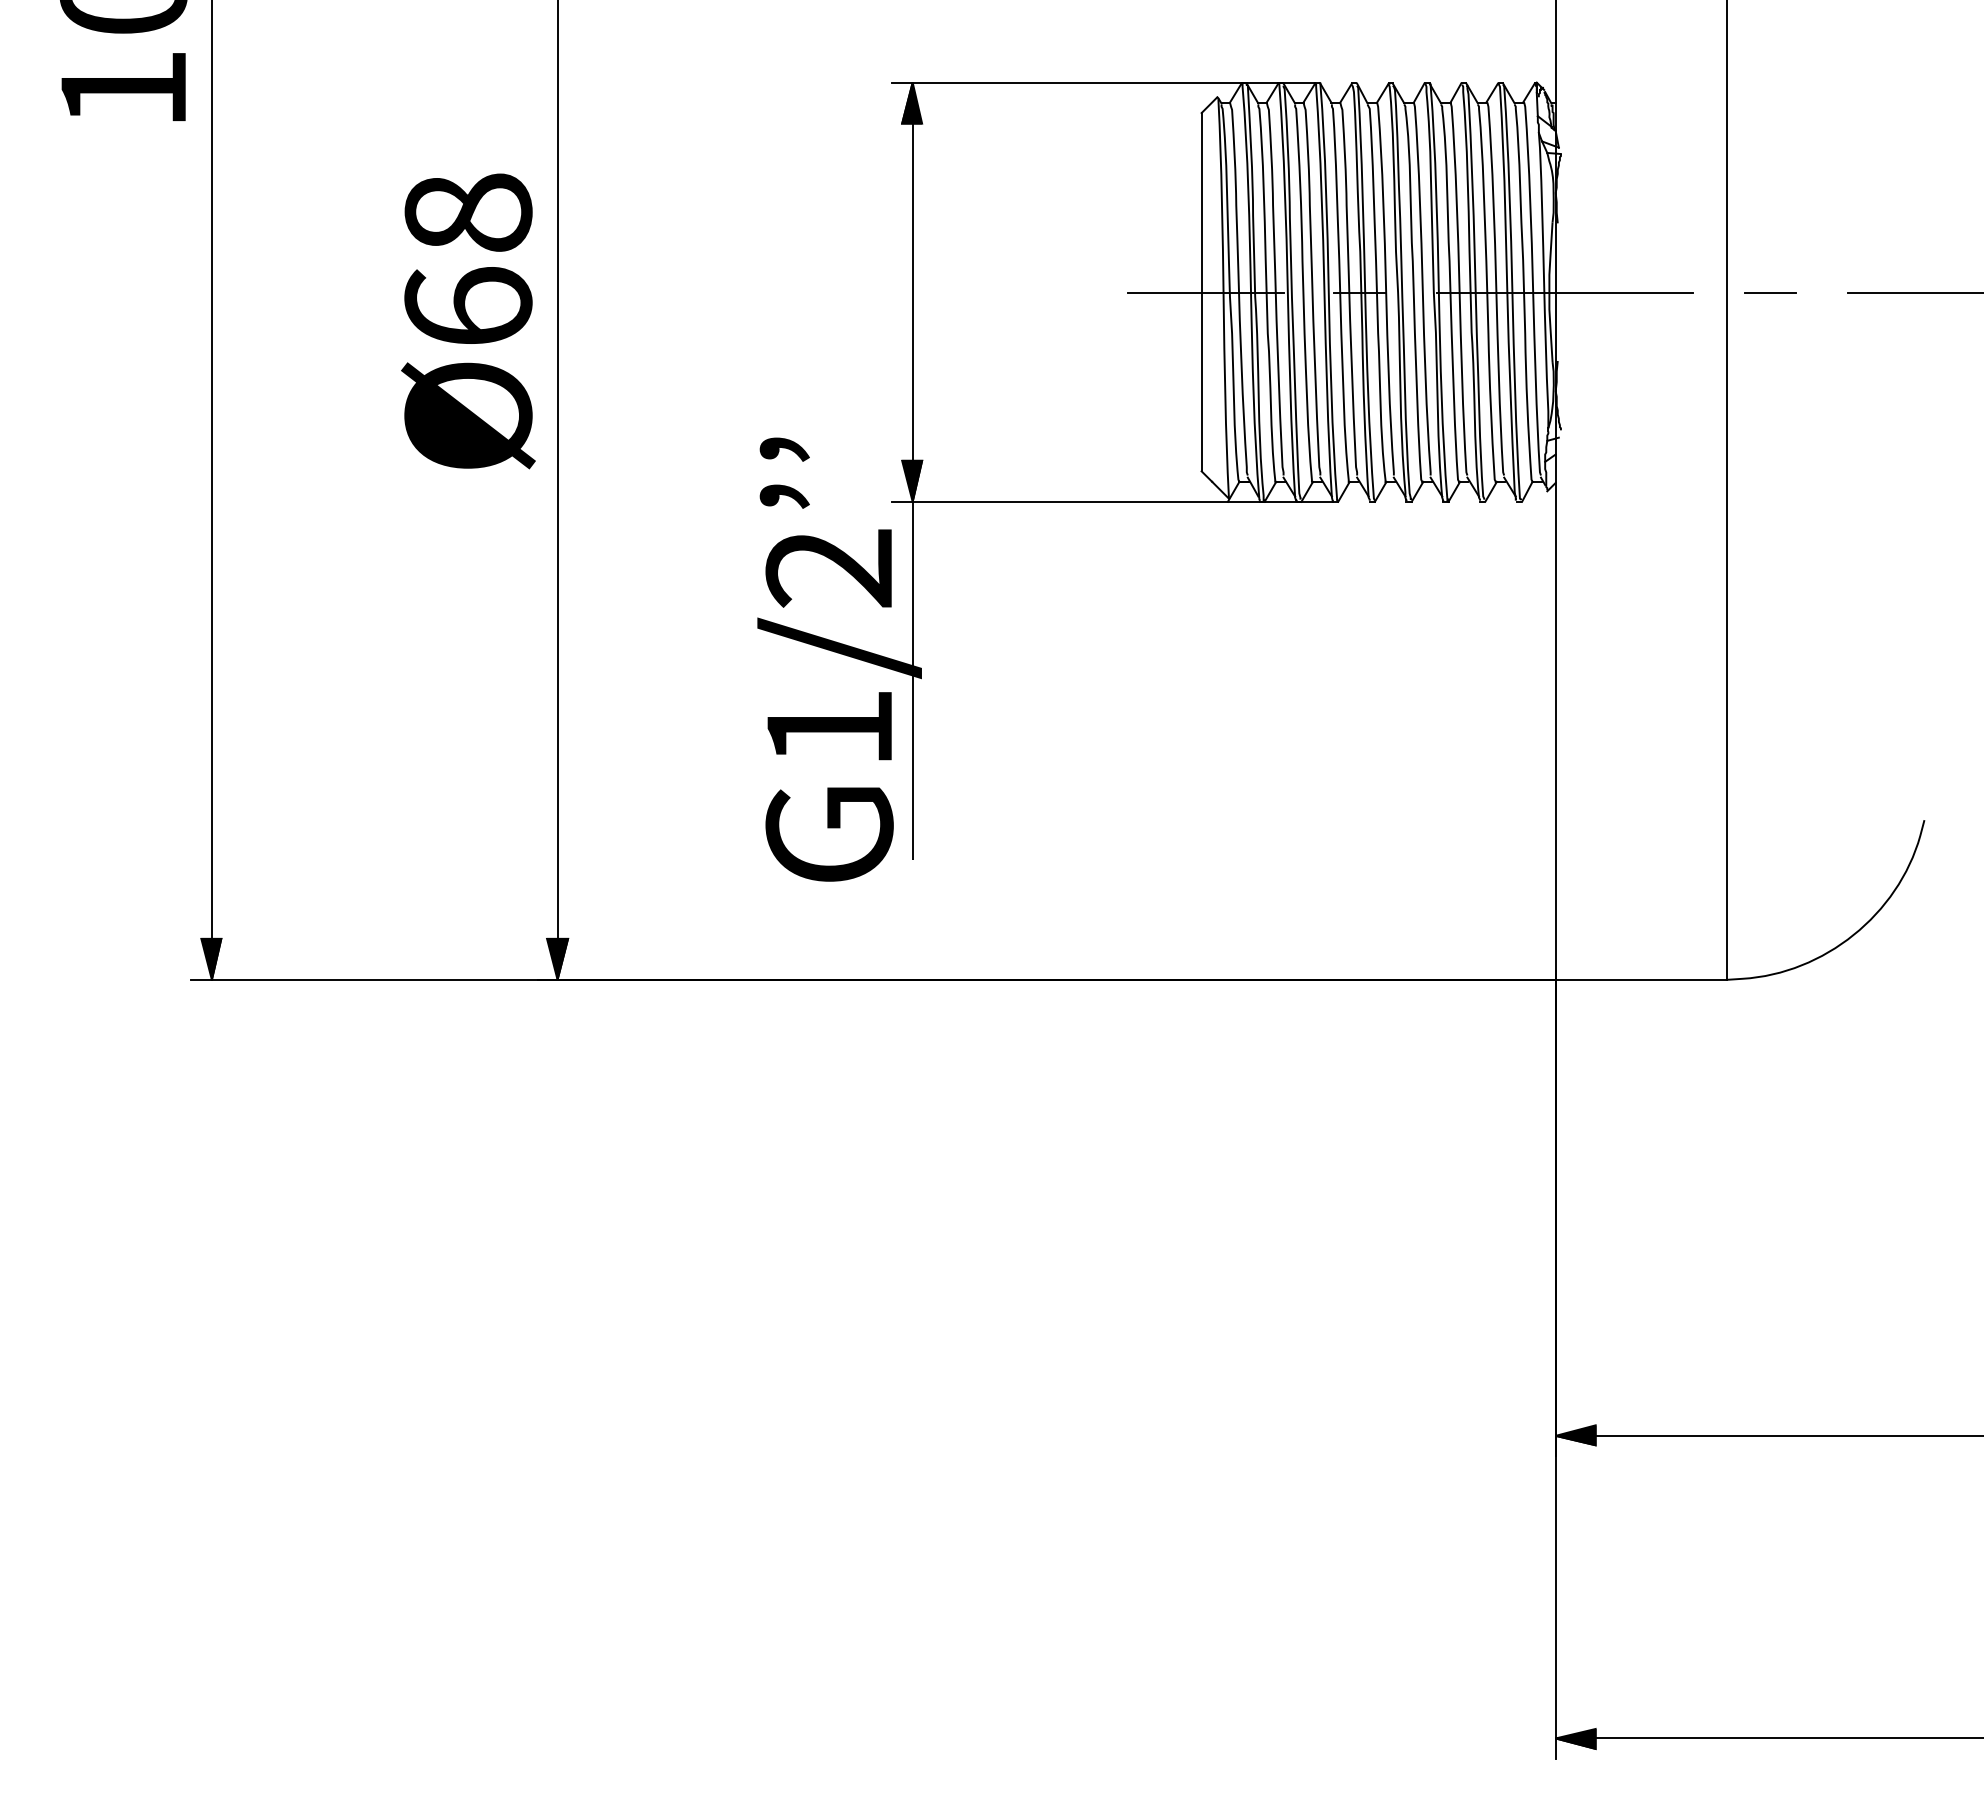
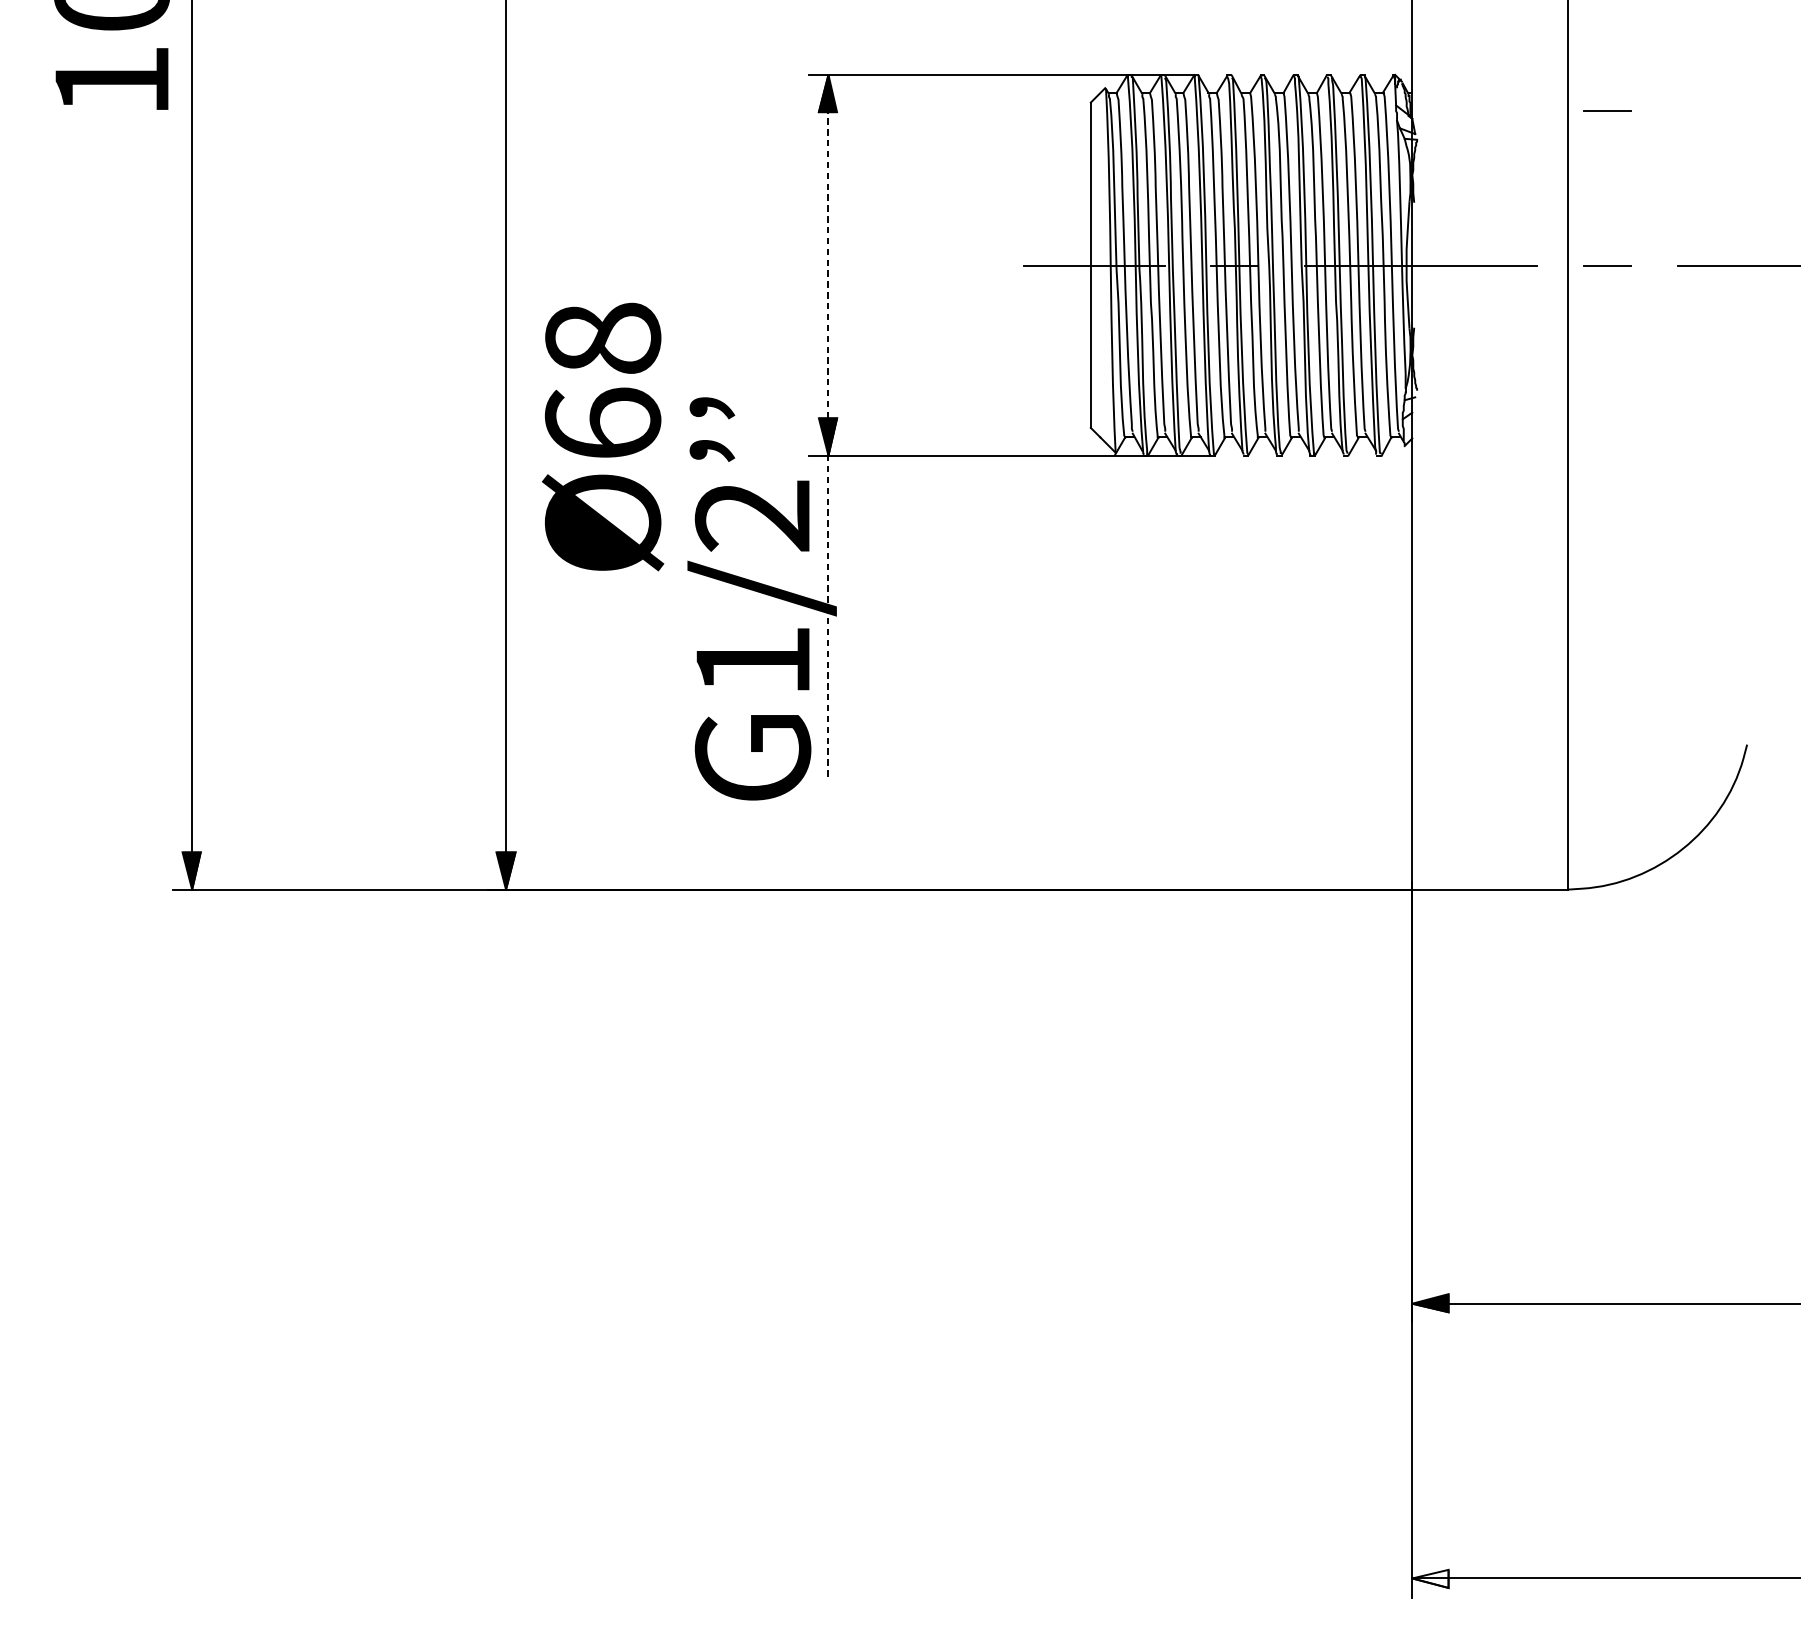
line: (1770, 122) -> (1607, 111), added
text: (468, 321) -> (603, 437), moved
line: (912, 471) -> (828, 428), solid -> dashed
fill: (1575, 1738) -> (1430, 1578), removed

